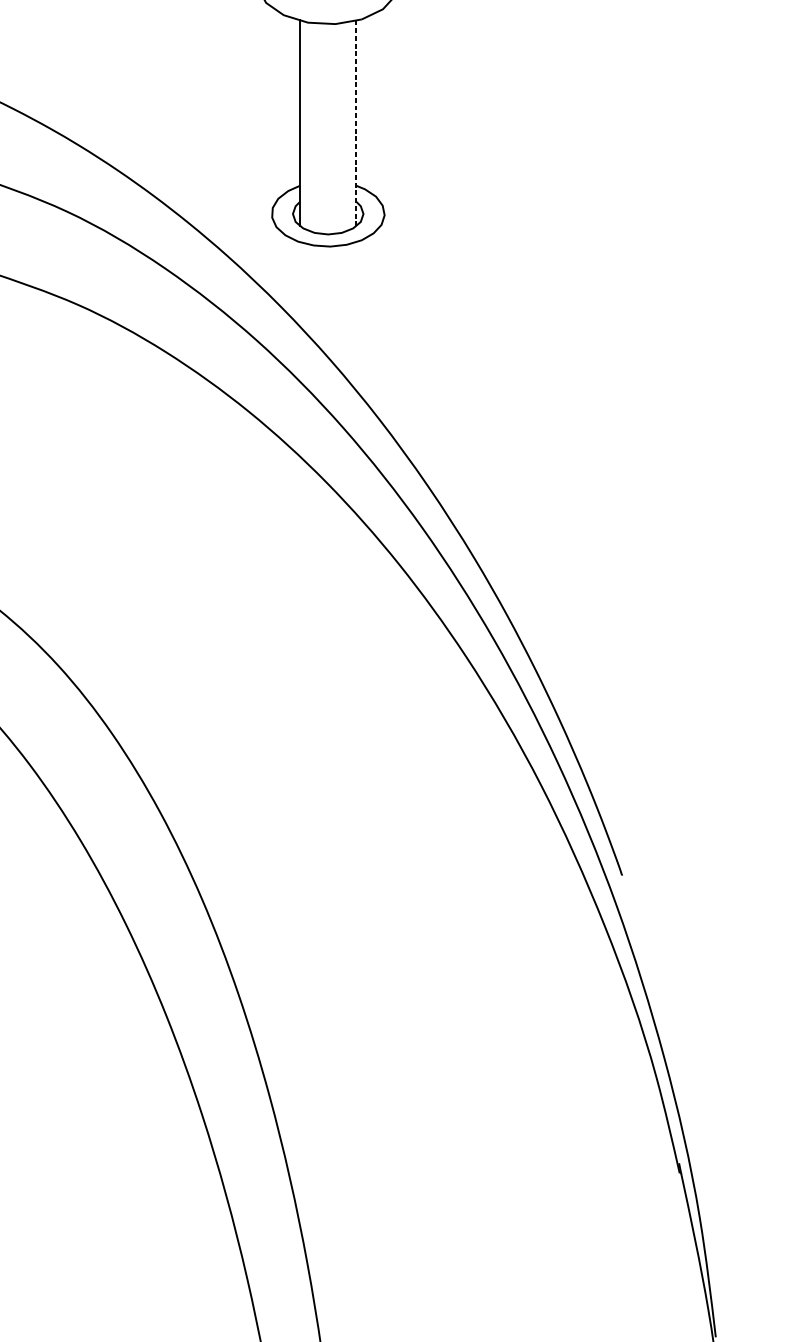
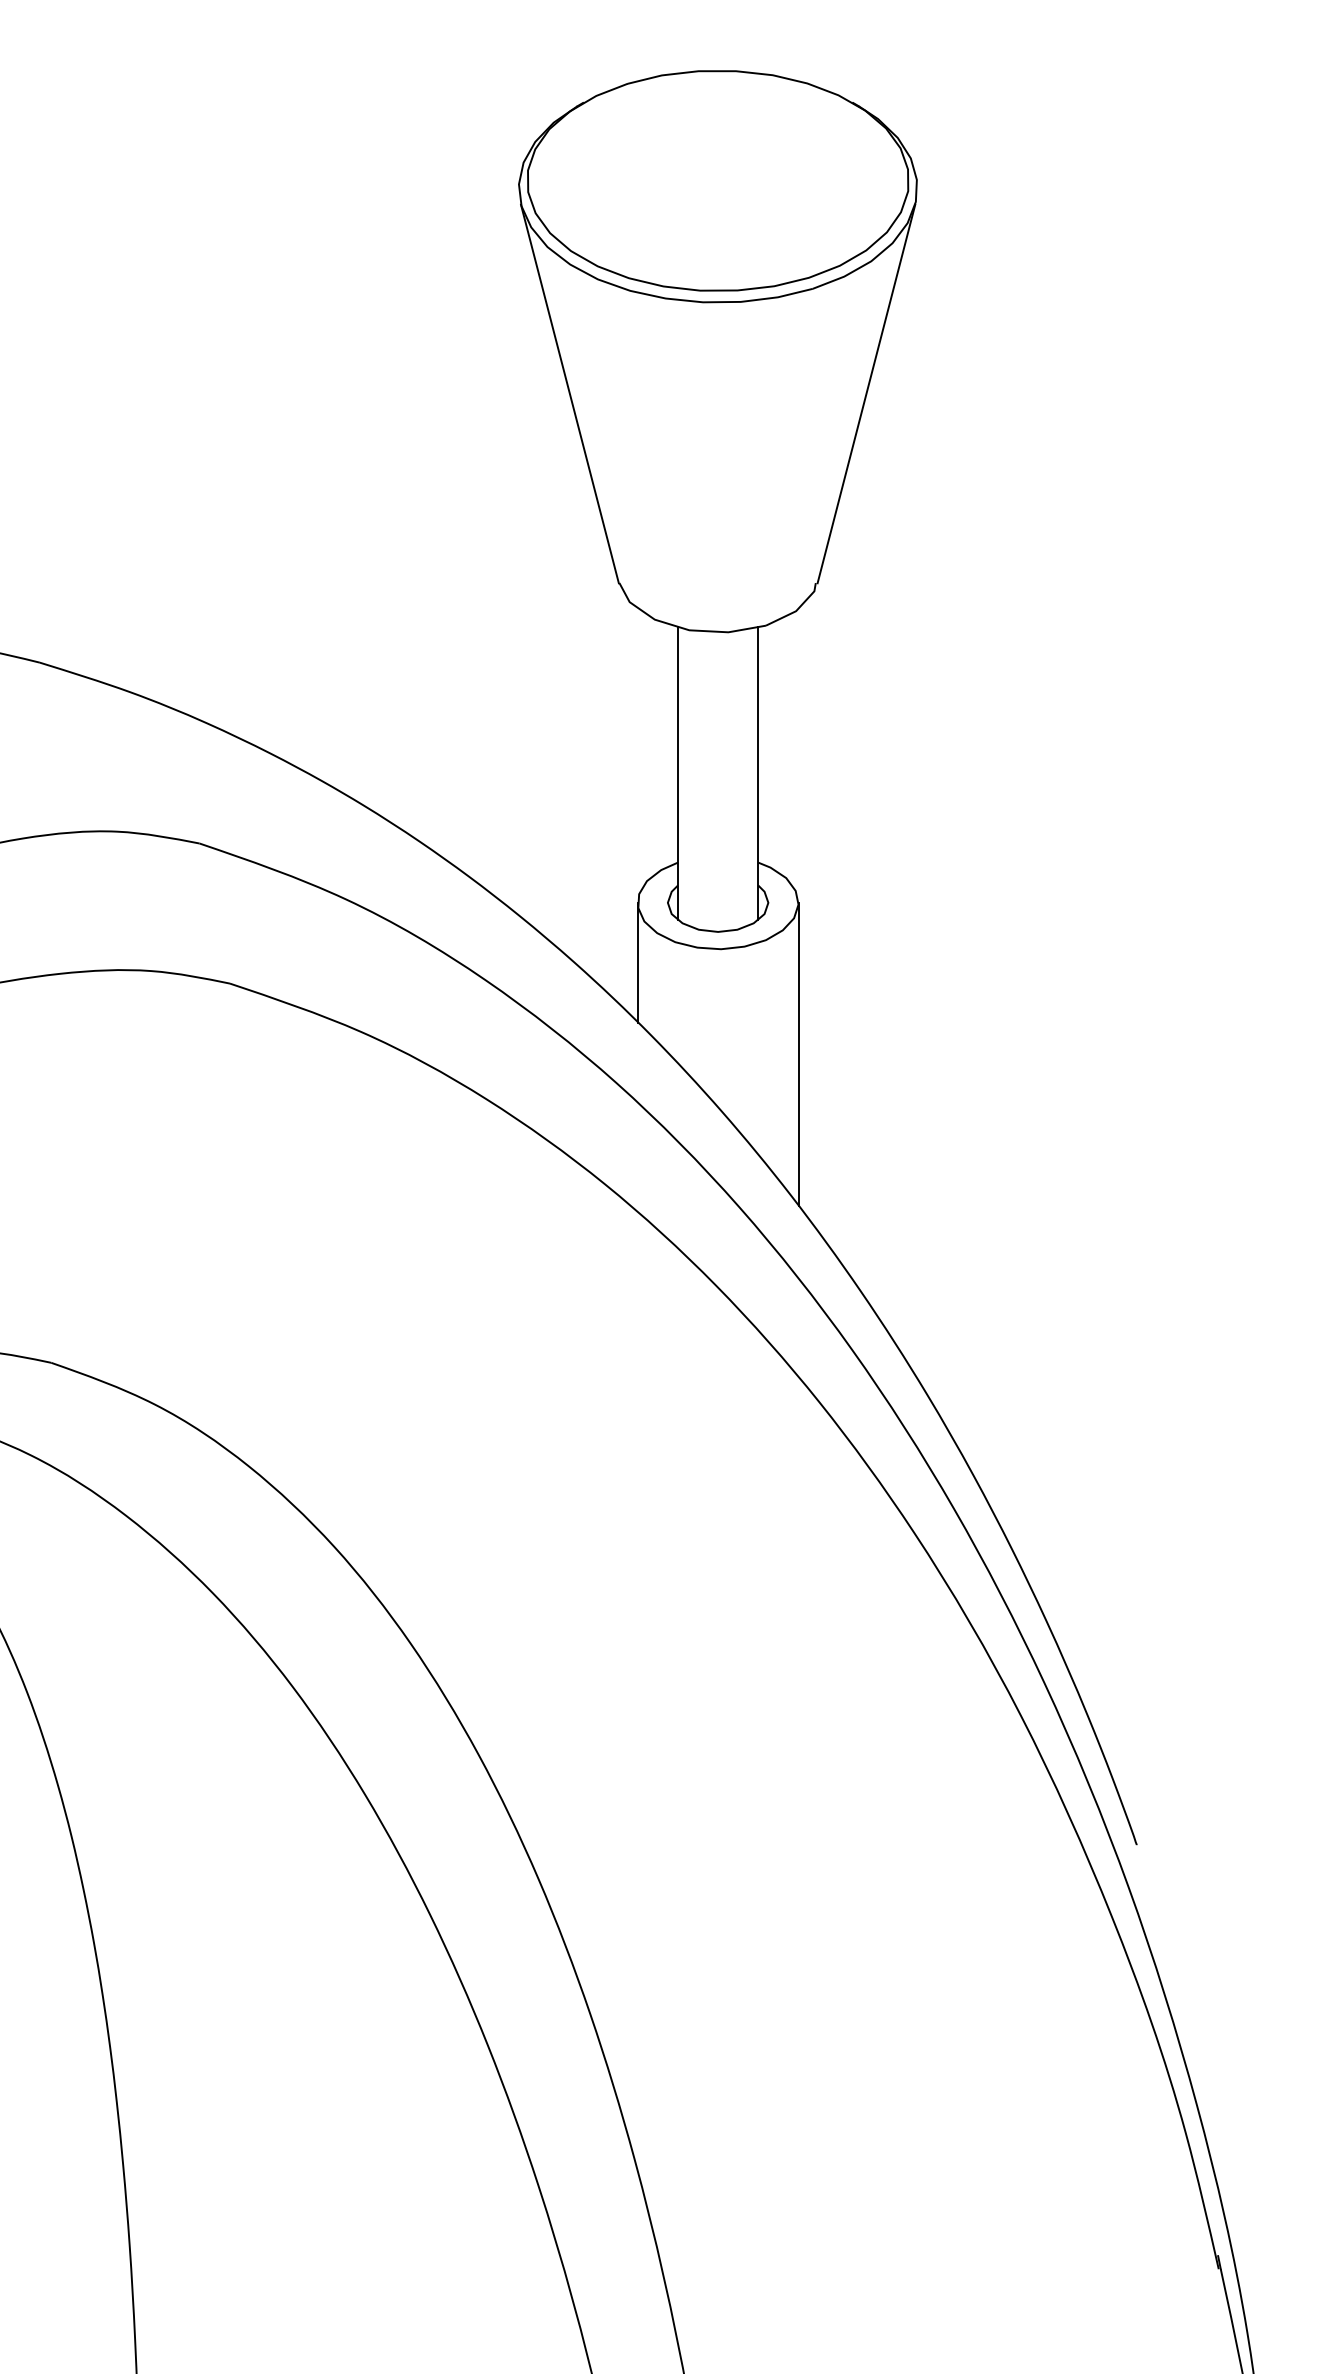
line: (356, 123) -> (758, 773), dashed -> solid
line: (271, 255) -> (637, 962), added
line: (384, 319) -> (798, 1053), added

